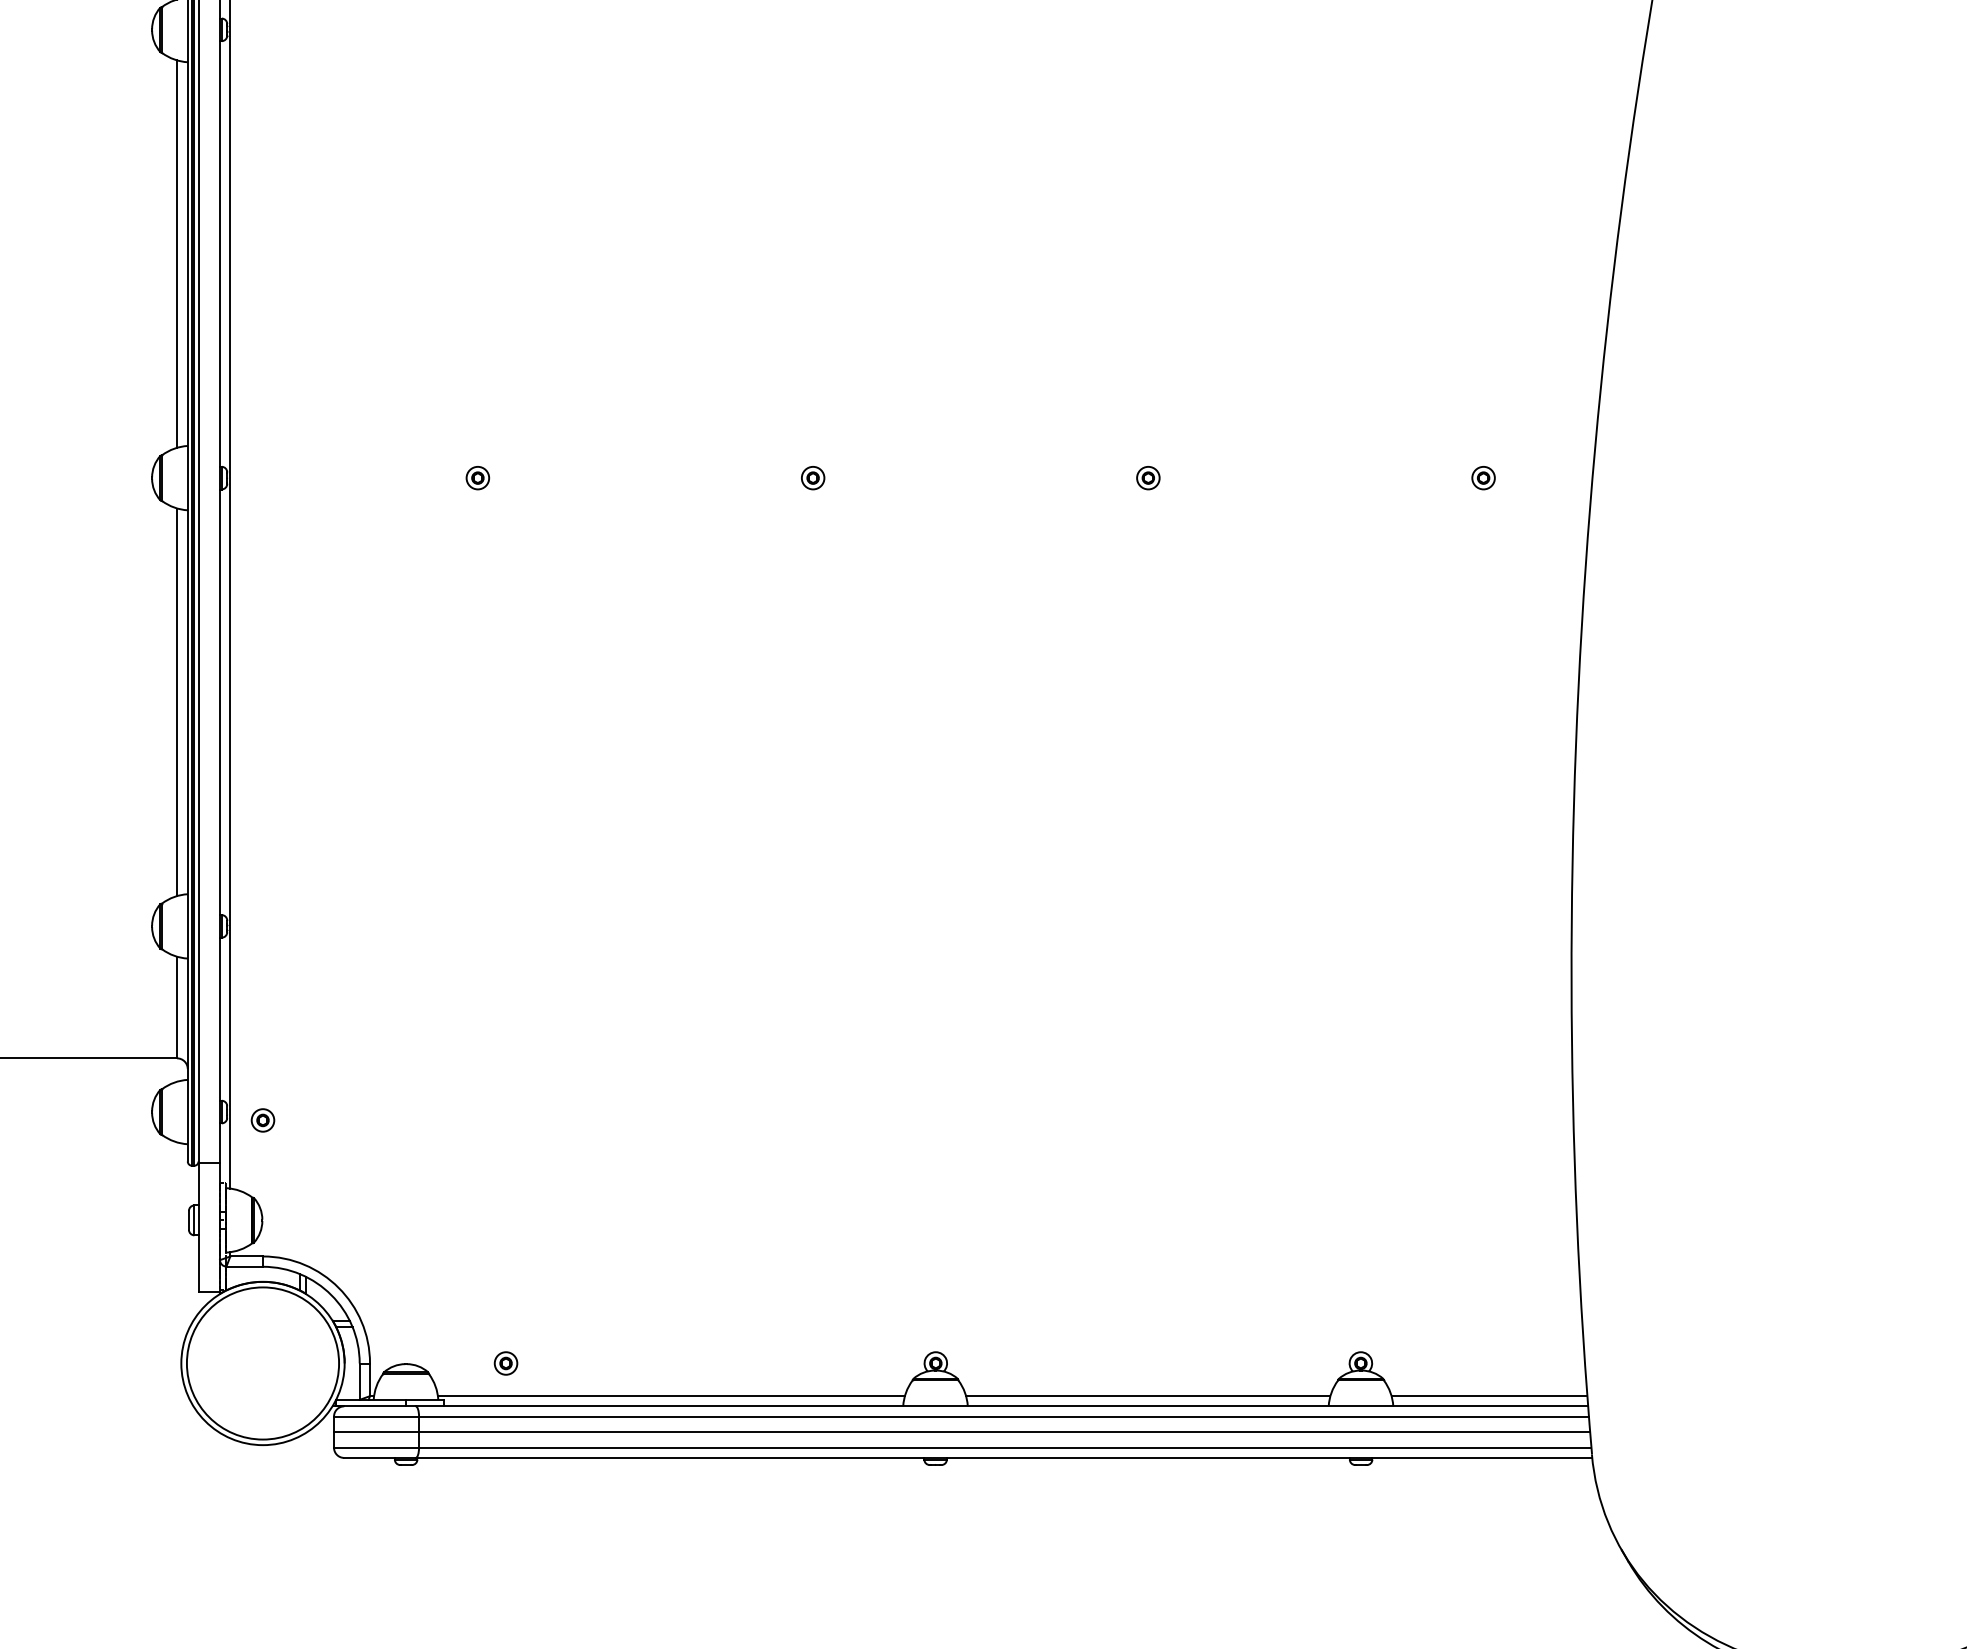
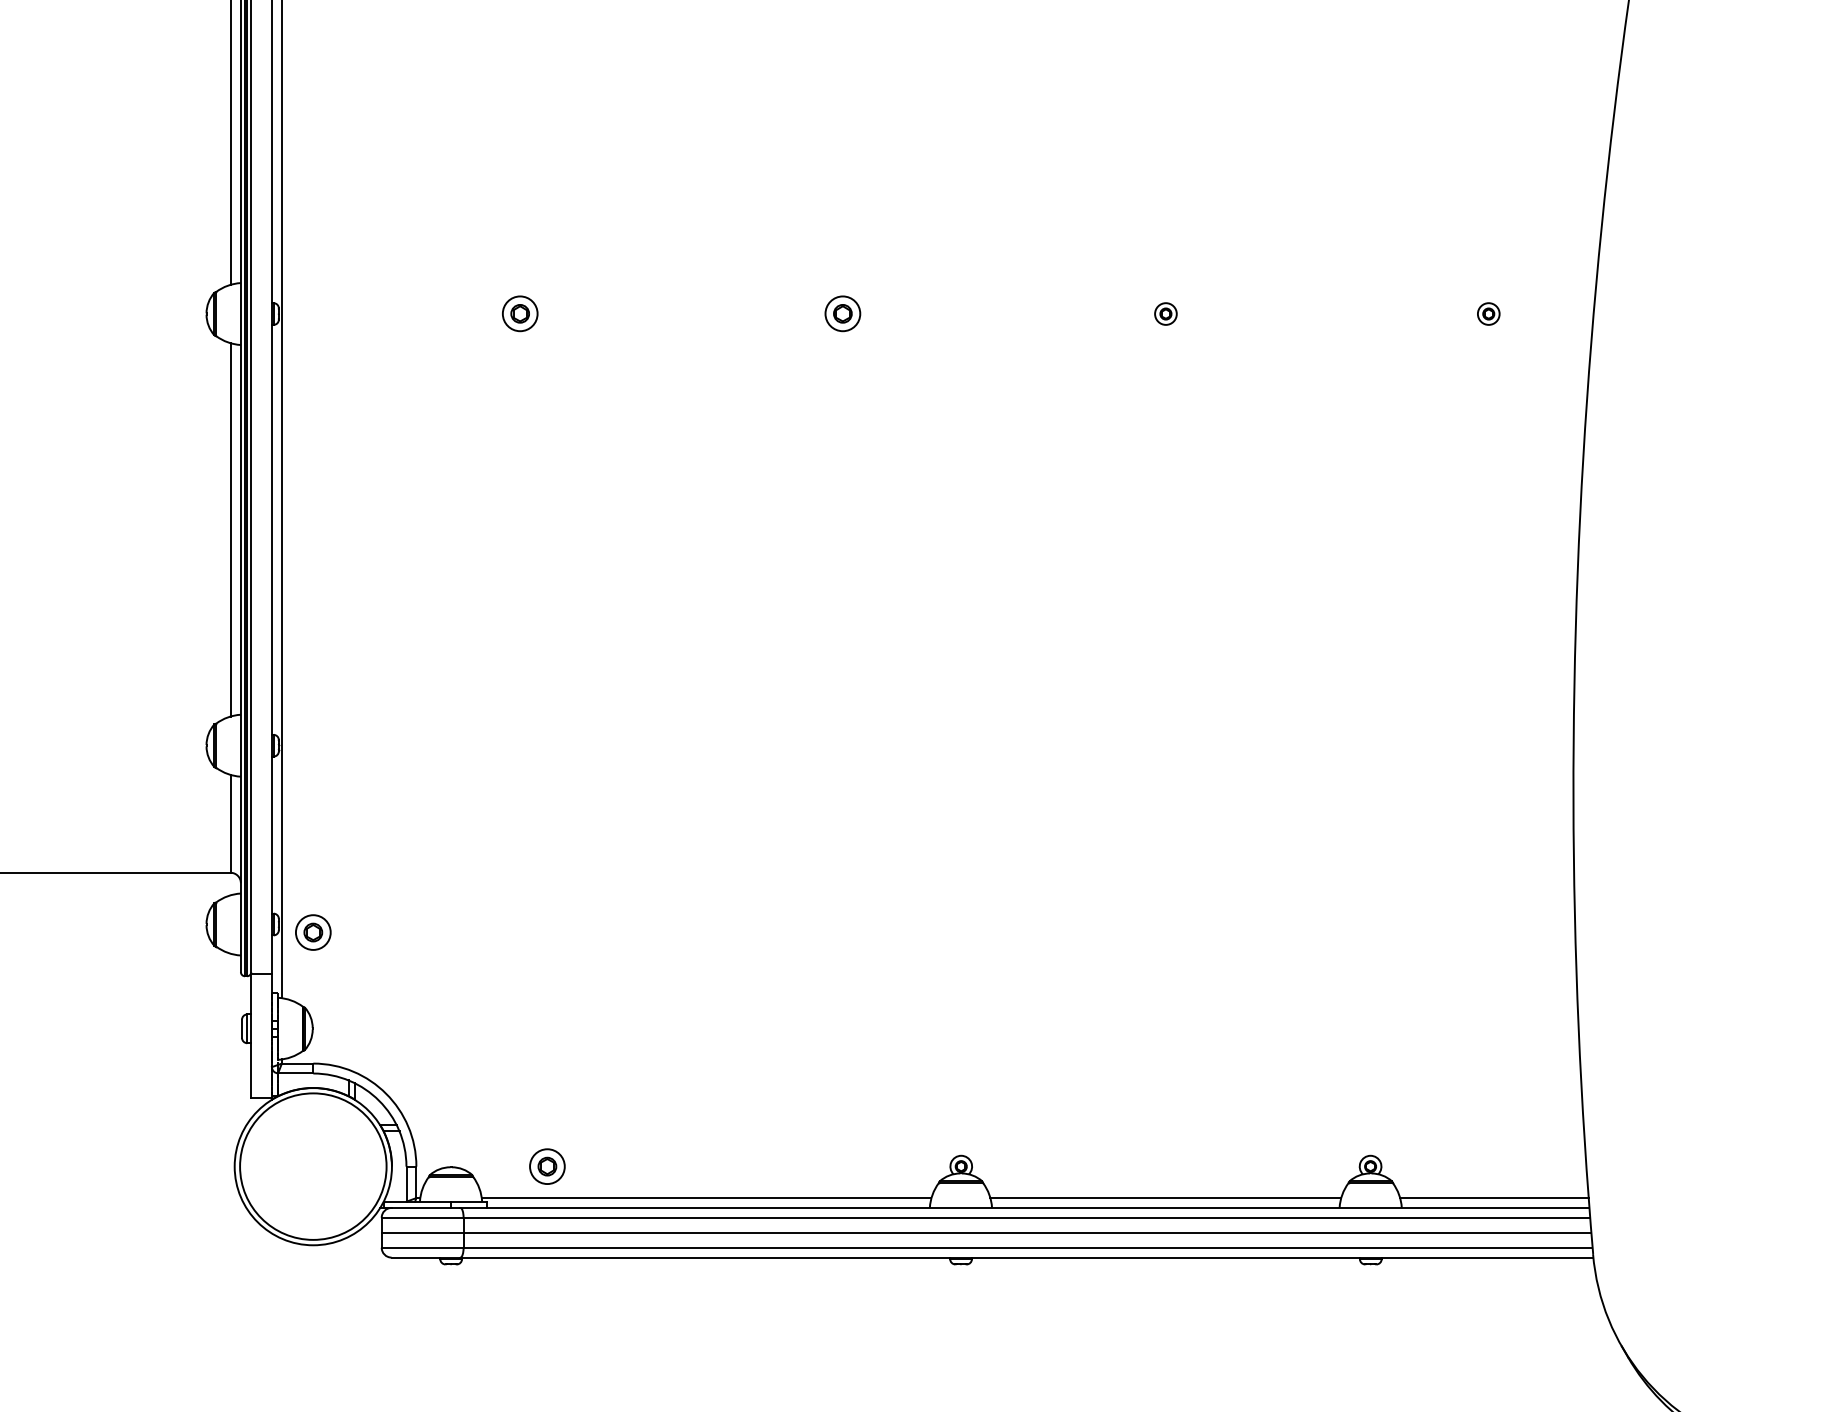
part: (477, 478) -> (519, 314), size x1.6
part: (813, 478) -> (843, 314), size x1.6
part: (262, 1120) -> (312, 932), size x1.6
part: (505, 1363) -> (546, 1166), size x1.6

